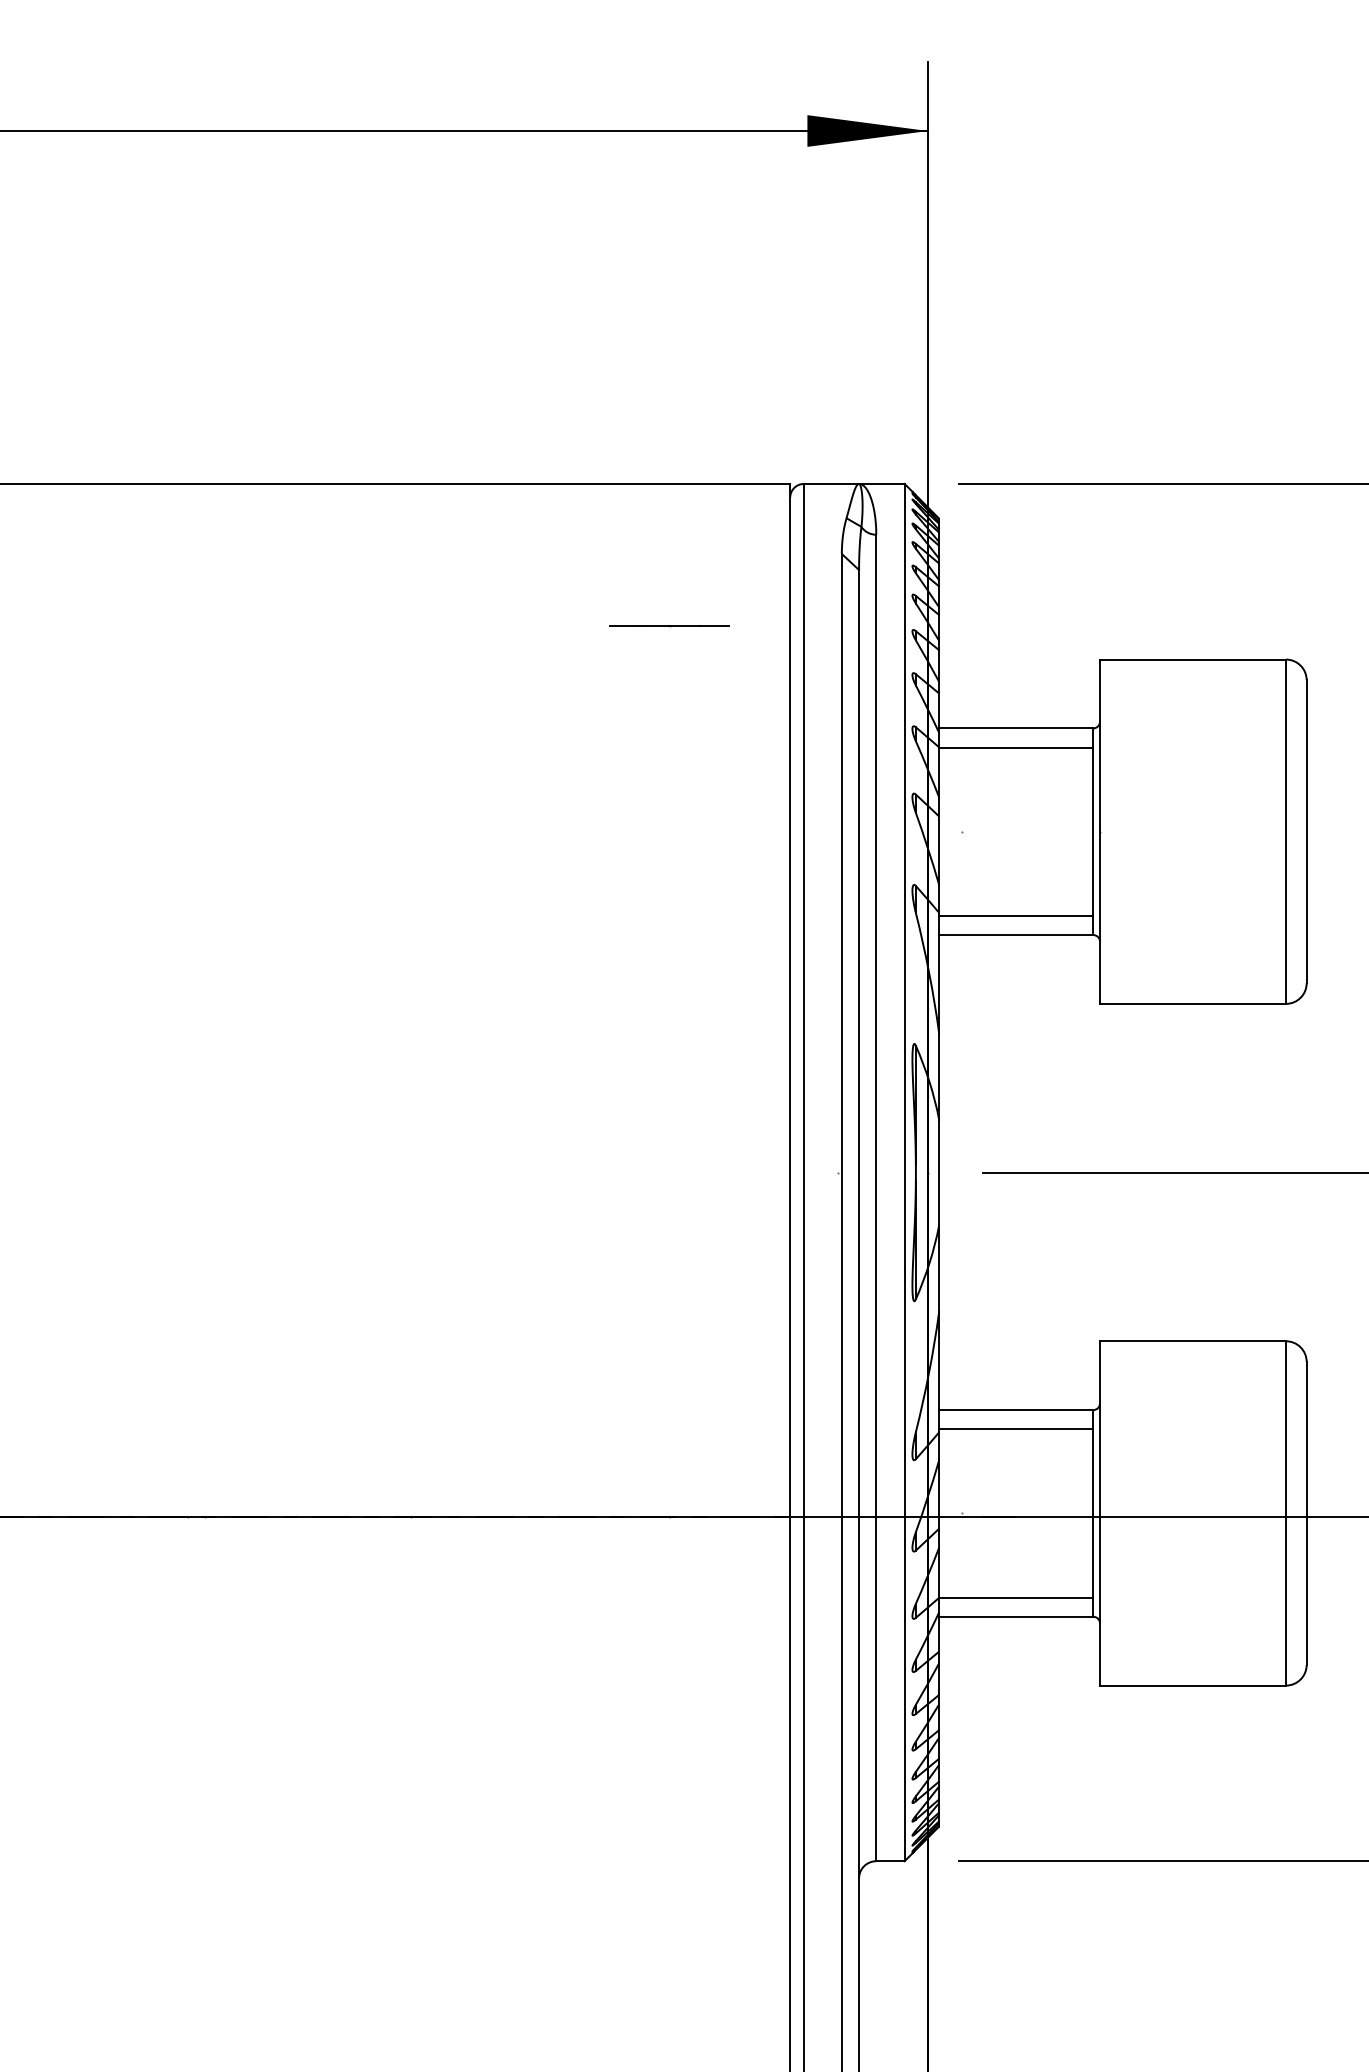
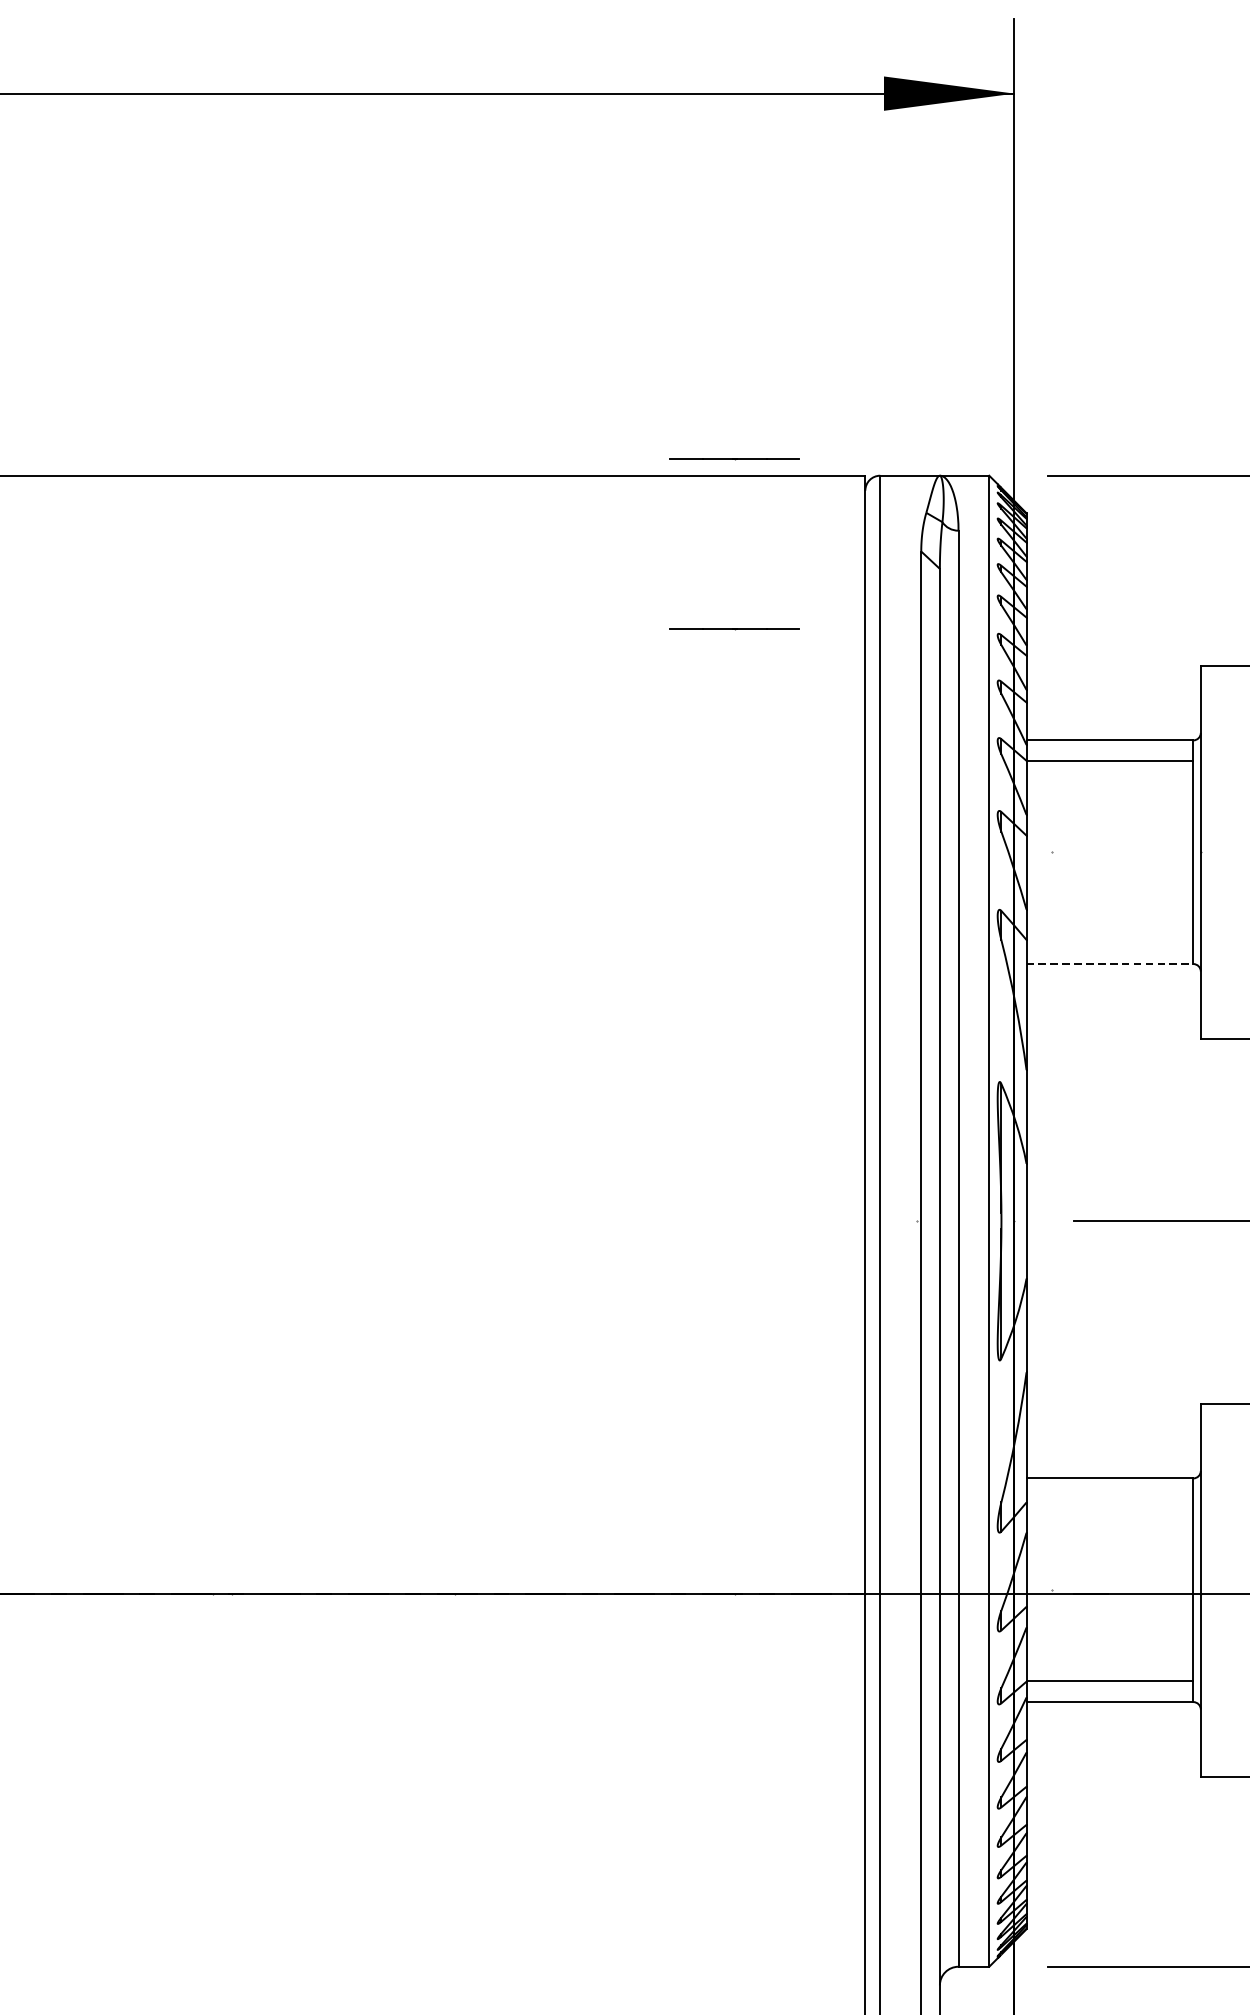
line: (669, 469) -> (734, 460), added
line: (1016, 915) -> (1110, 942), removed
line: (1016, 935) -> (1110, 964), solid -> dashed
line: (1016, 1429) -> (1110, 1499), removed

